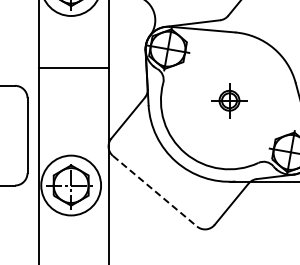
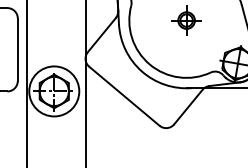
line: (155, 191) -> (124, 96), dashed -> solid

